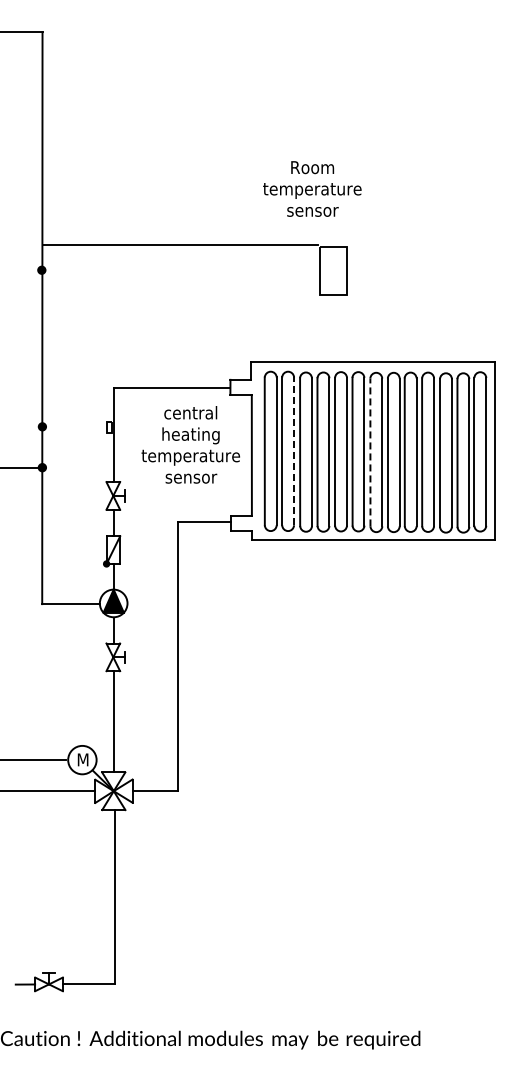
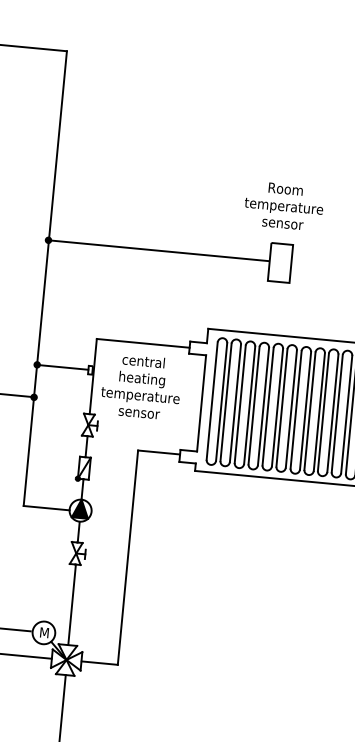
text: (312, 188) -> (284, 205), moved
line: (180, 245) -> (158, 250), moved
line: (74, 426) -> (62, 367), added
text: (190, 444) -> (141, 386), moved
line: (294, 451) -> (235, 403), dashed -> solid
line: (370, 452) -> (296, 409), dashed -> solid

